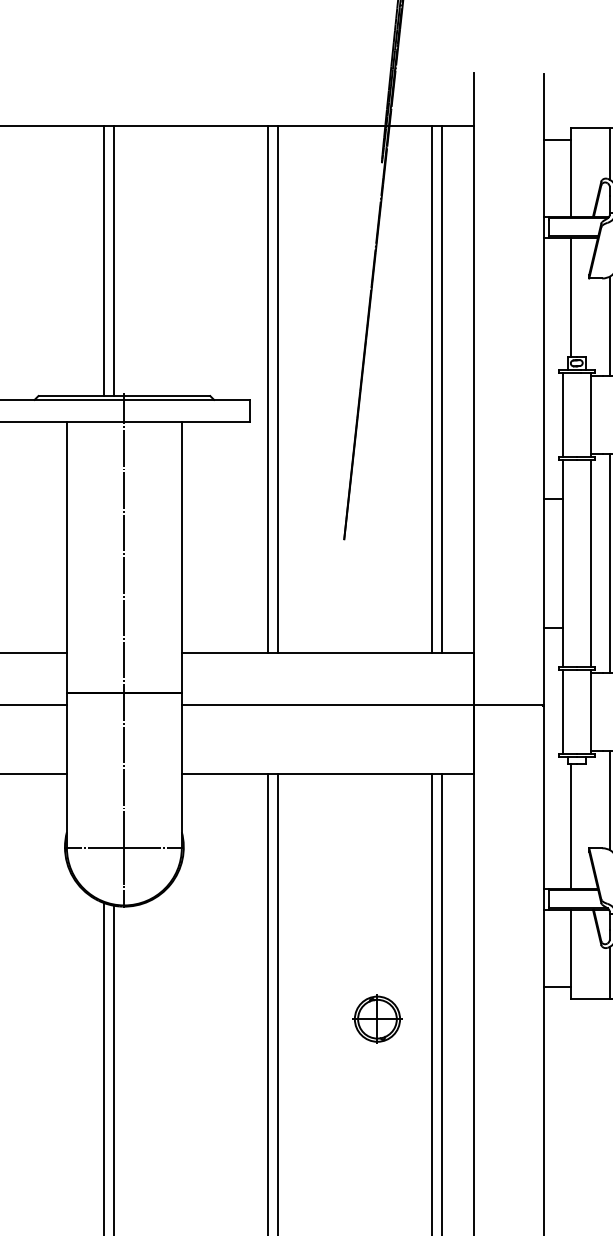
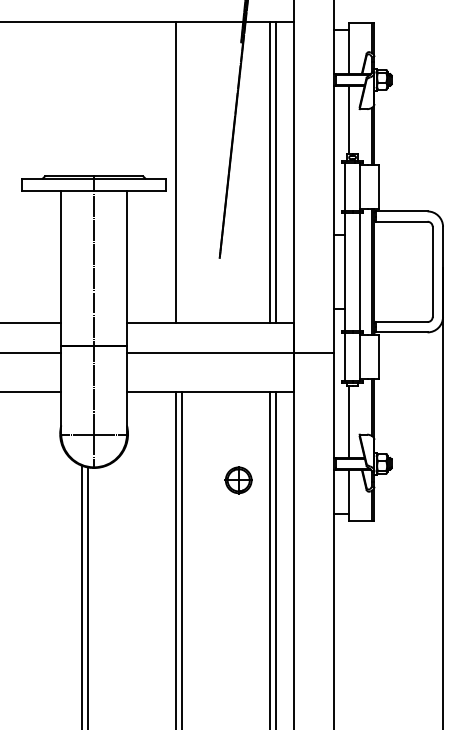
line: (104, 261) -> (82, 99), removed
line: (114, 261) -> (88, 99), removed
line: (277, 389) -> (181, 172), removed
part: (377, 1019) -> (238, 480), moved

